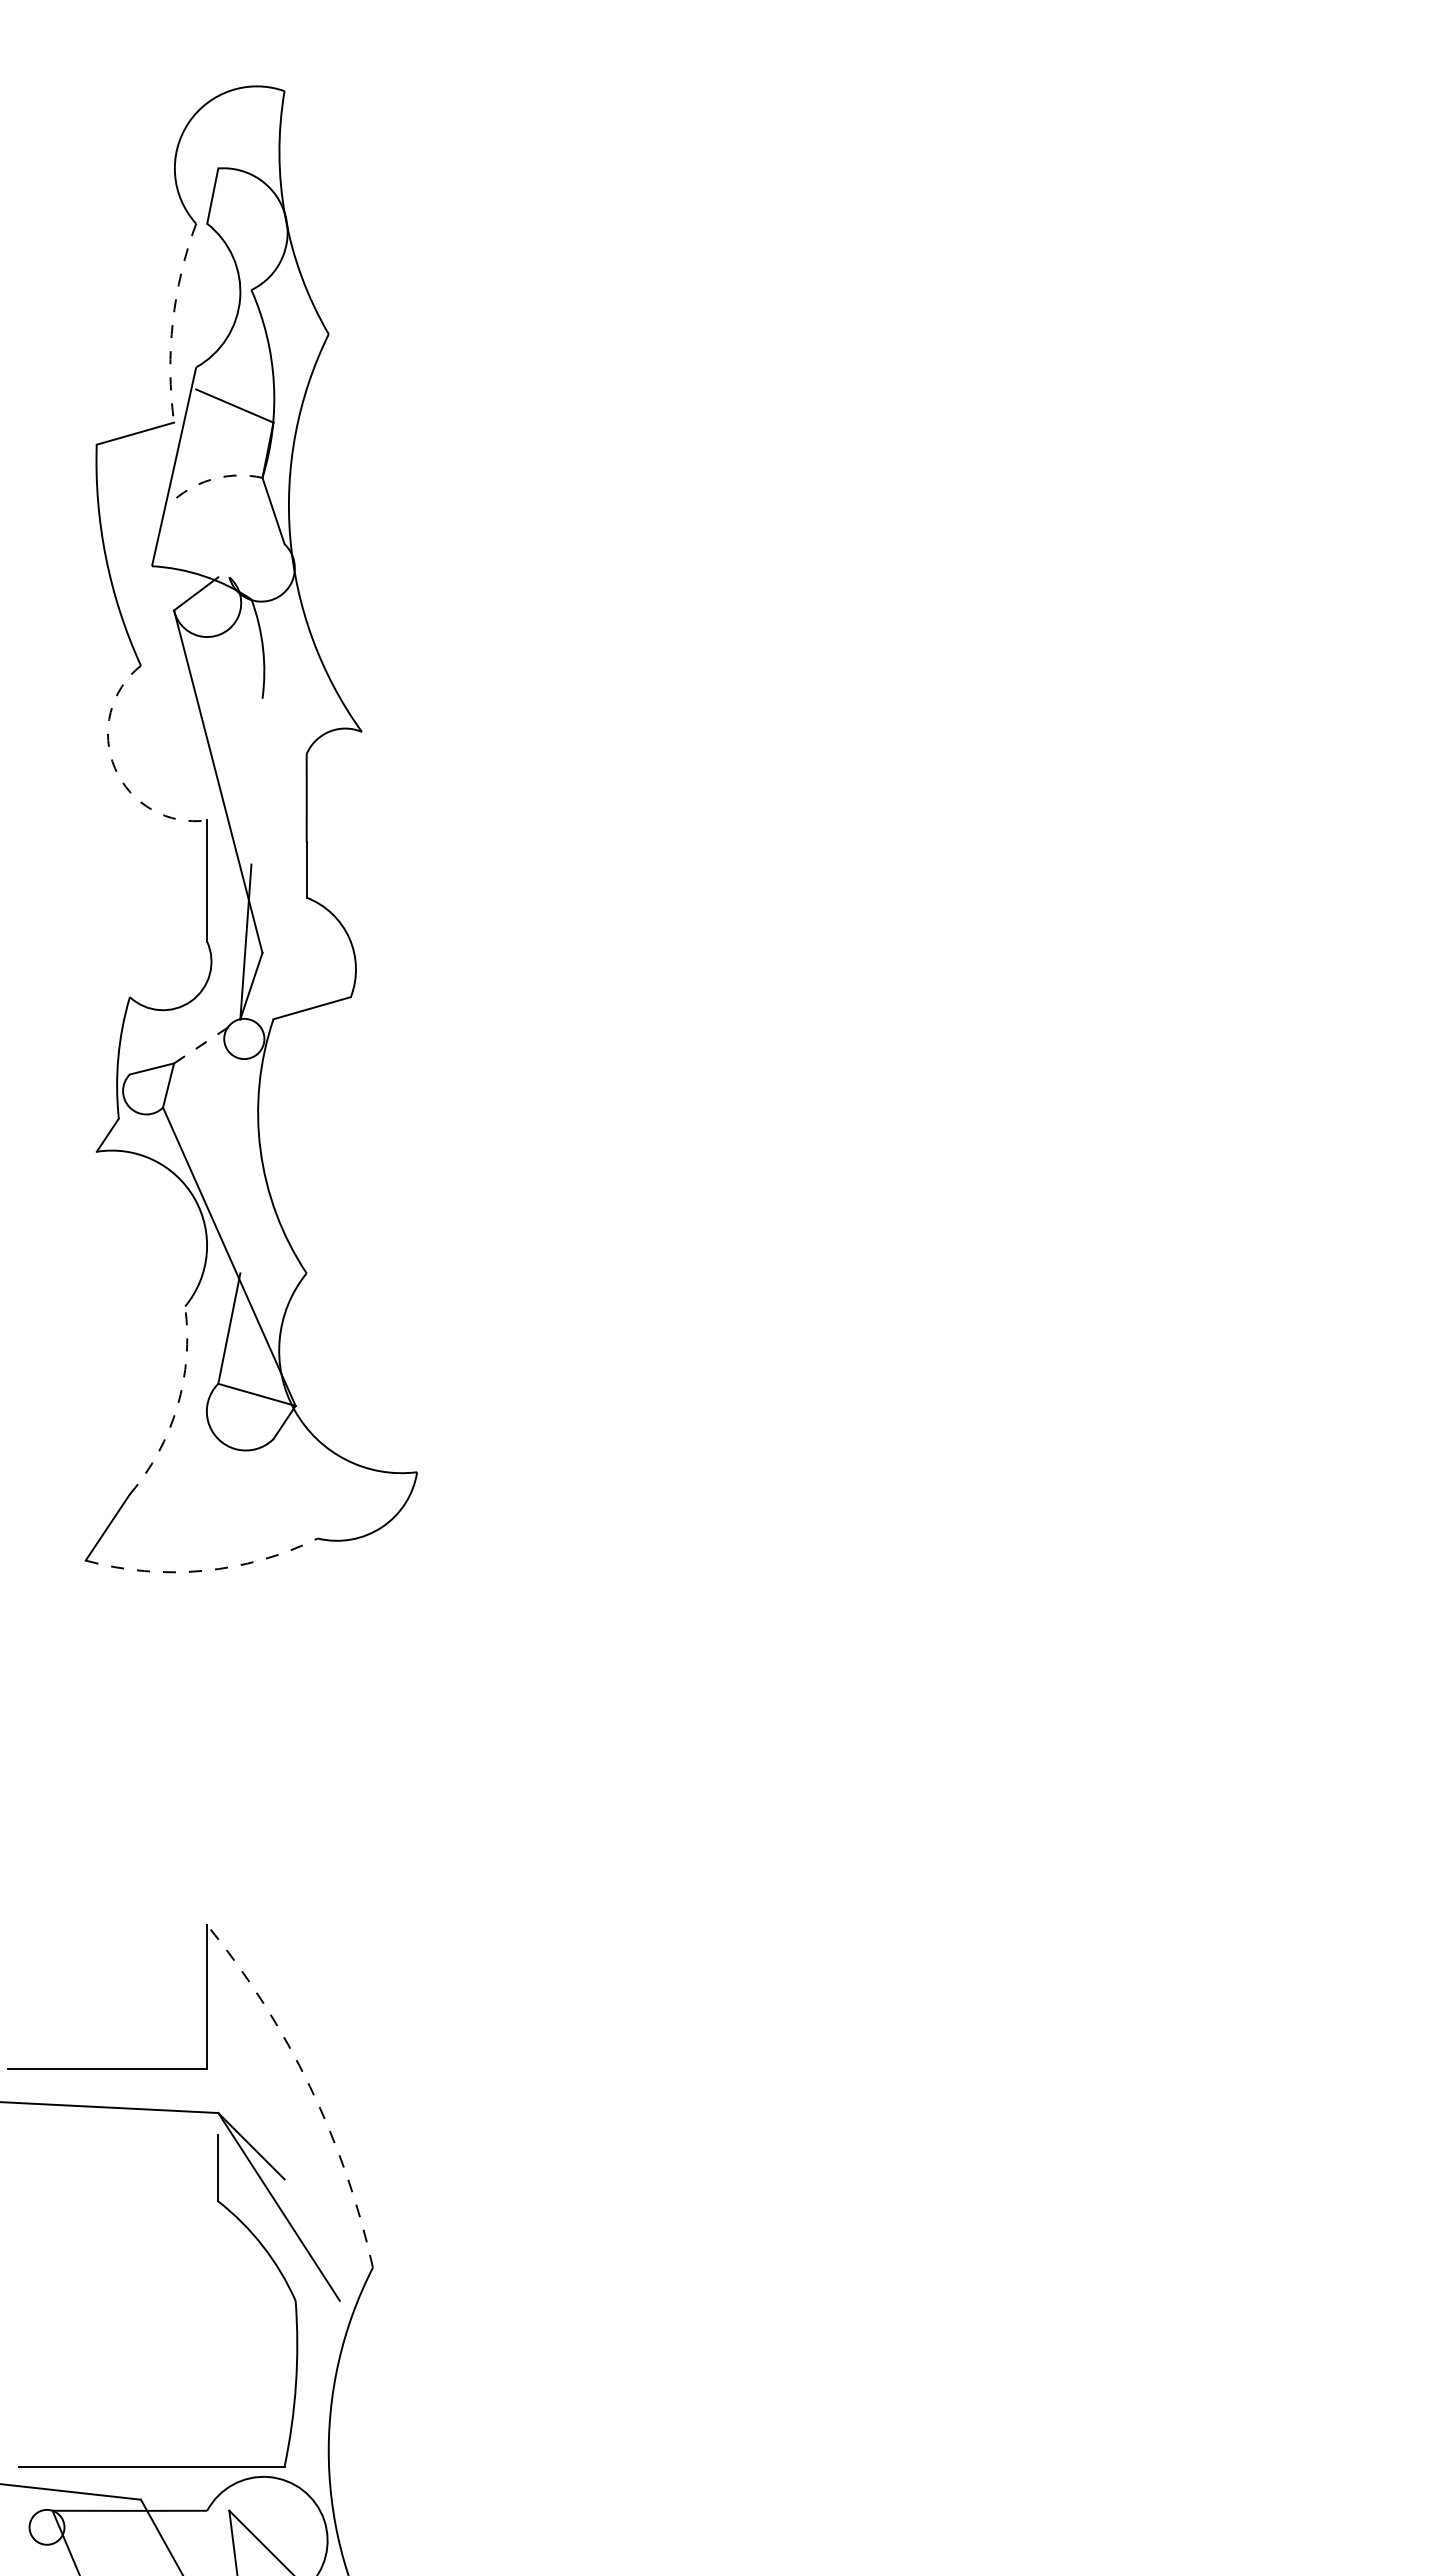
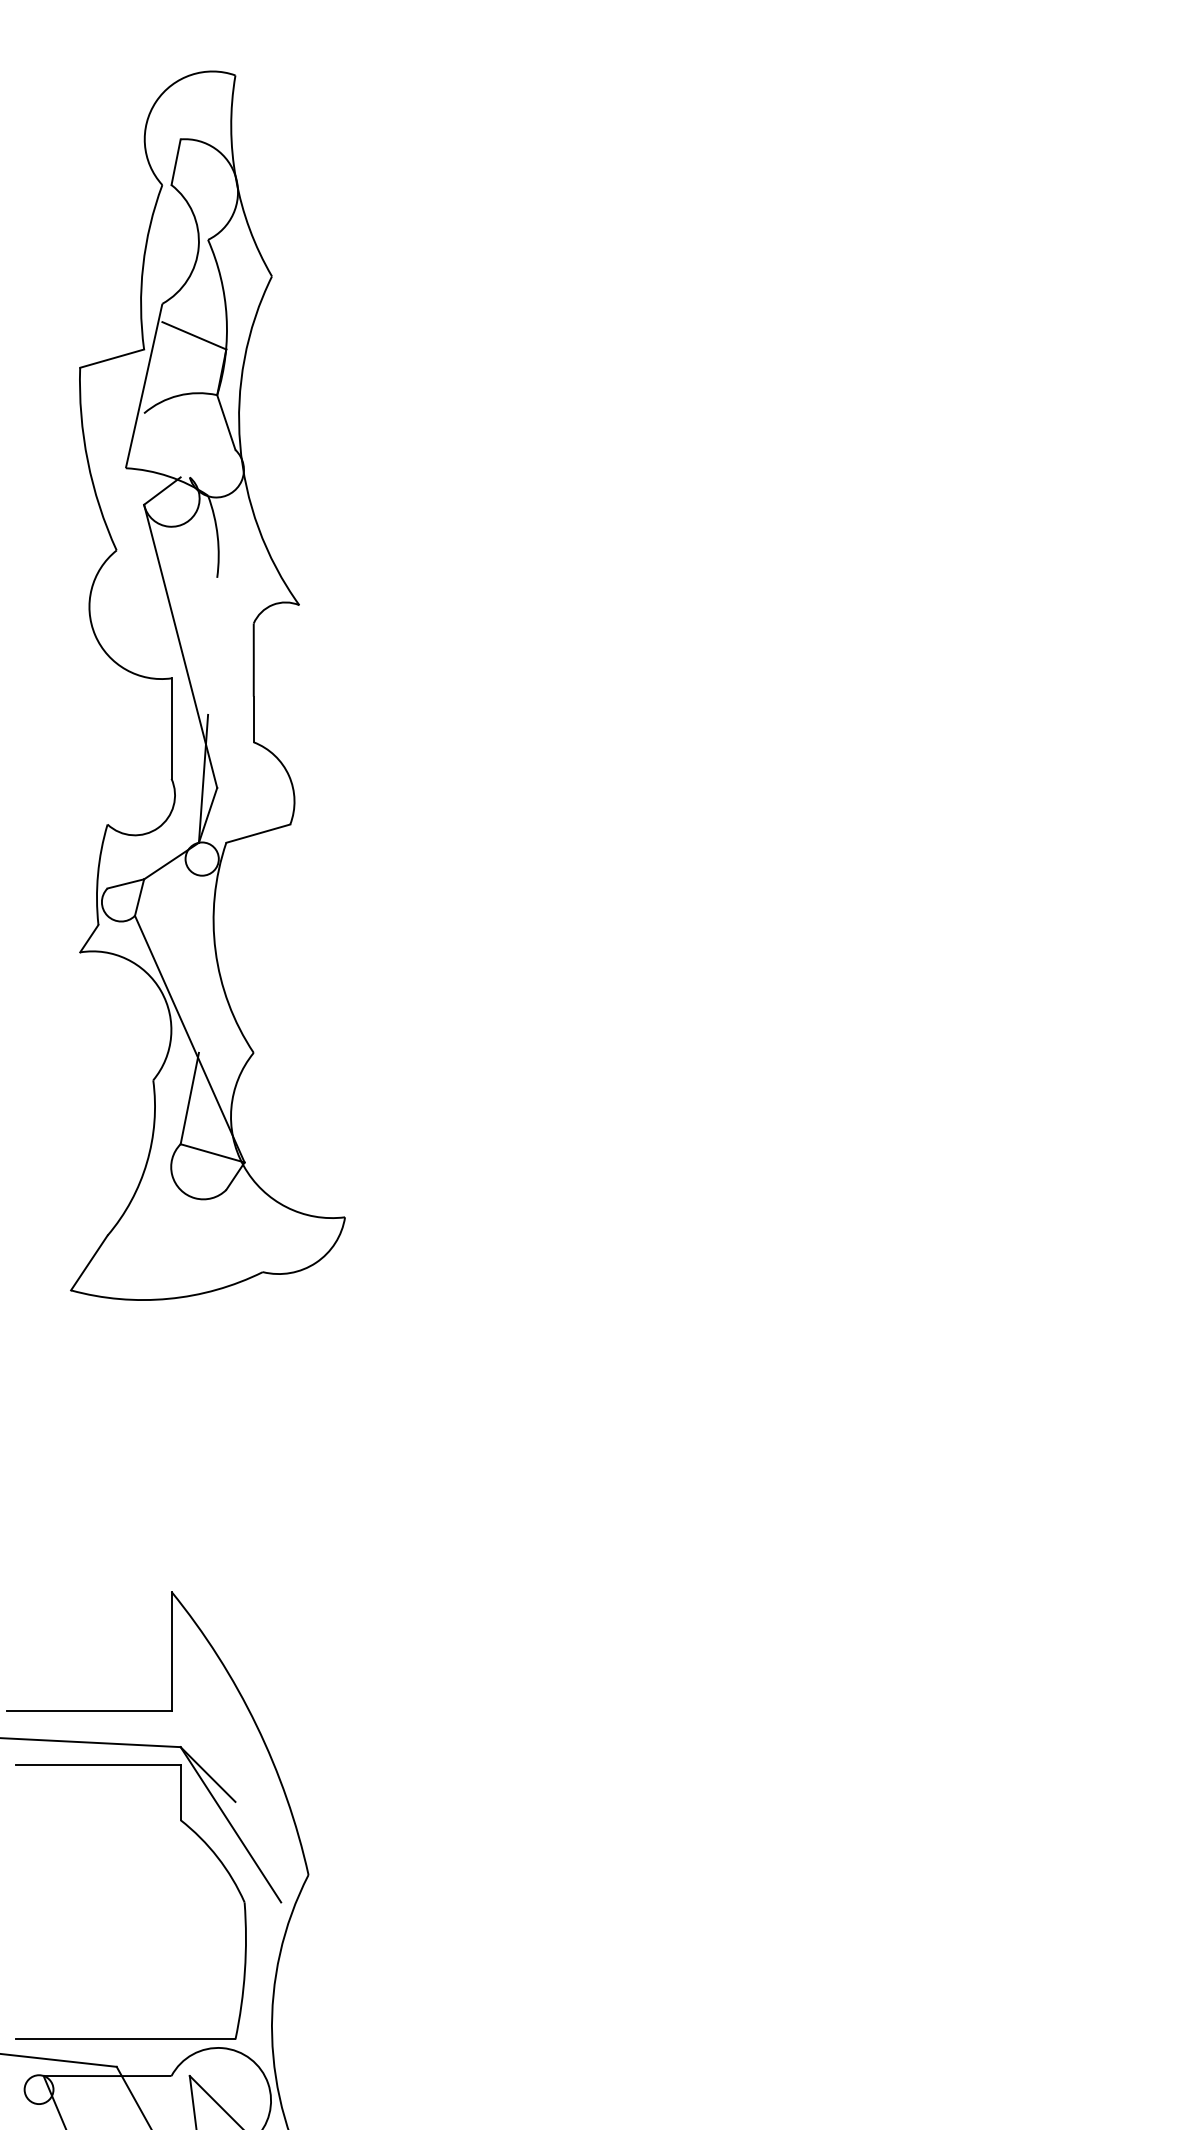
arc: (172, 321) -> (142, 265), dashed -> solid
arc: (215, 478) -> (178, 395), dashed -> solid
arc: (115, 768) -> (95, 635), dashed -> solid
line: (207, 1041) -> (171, 861), dashed -> solid
arc: (177, 1406) -> (146, 1162), dashed -> solid
arc: (203, 1570) -> (168, 1298), dashed -> solid
arc: (310, 2086) -> (256, 1725), dashed -> solid
line: (118, 2135) -> (98, 1765), added

